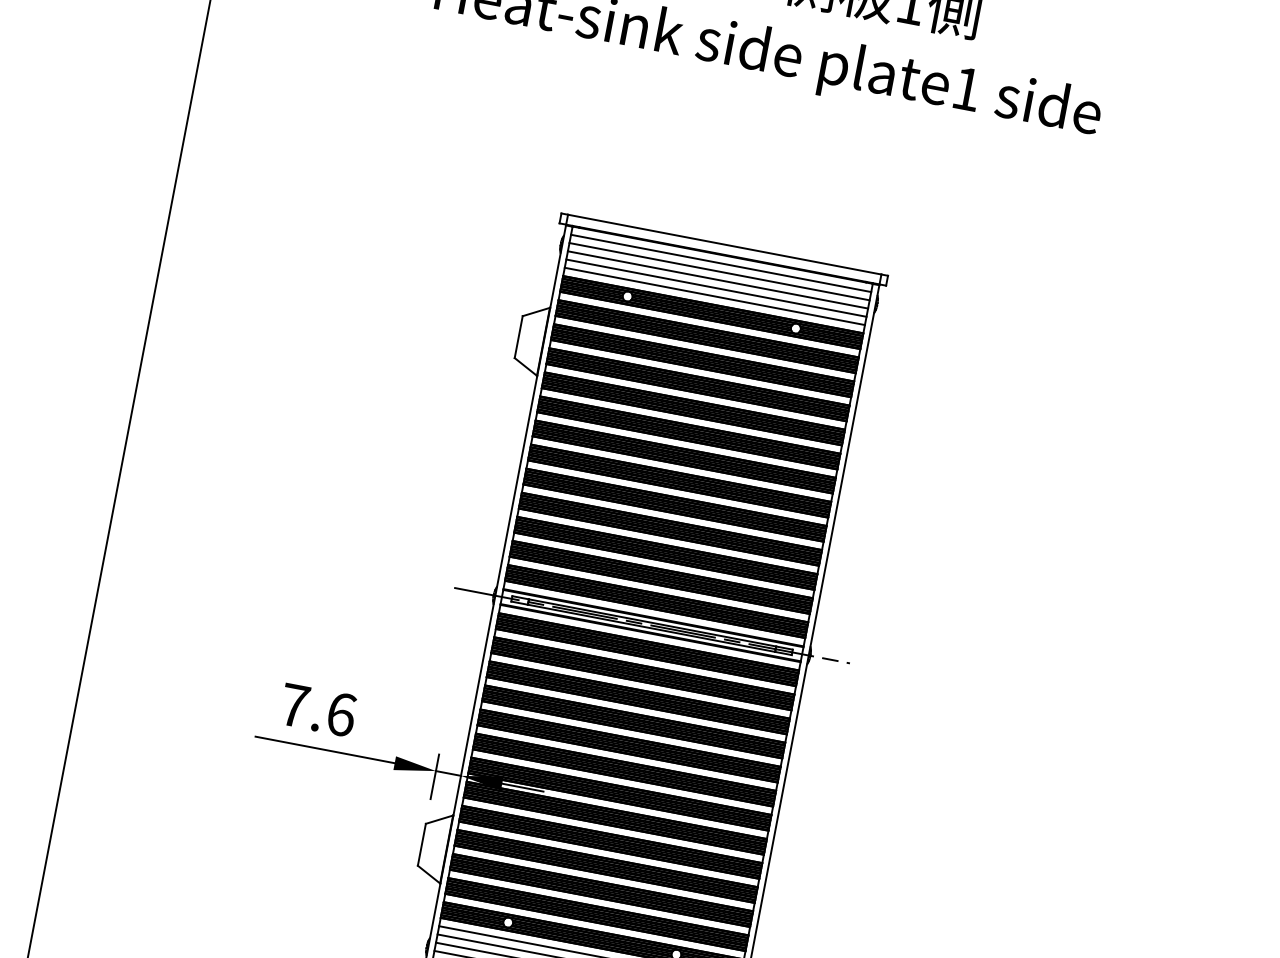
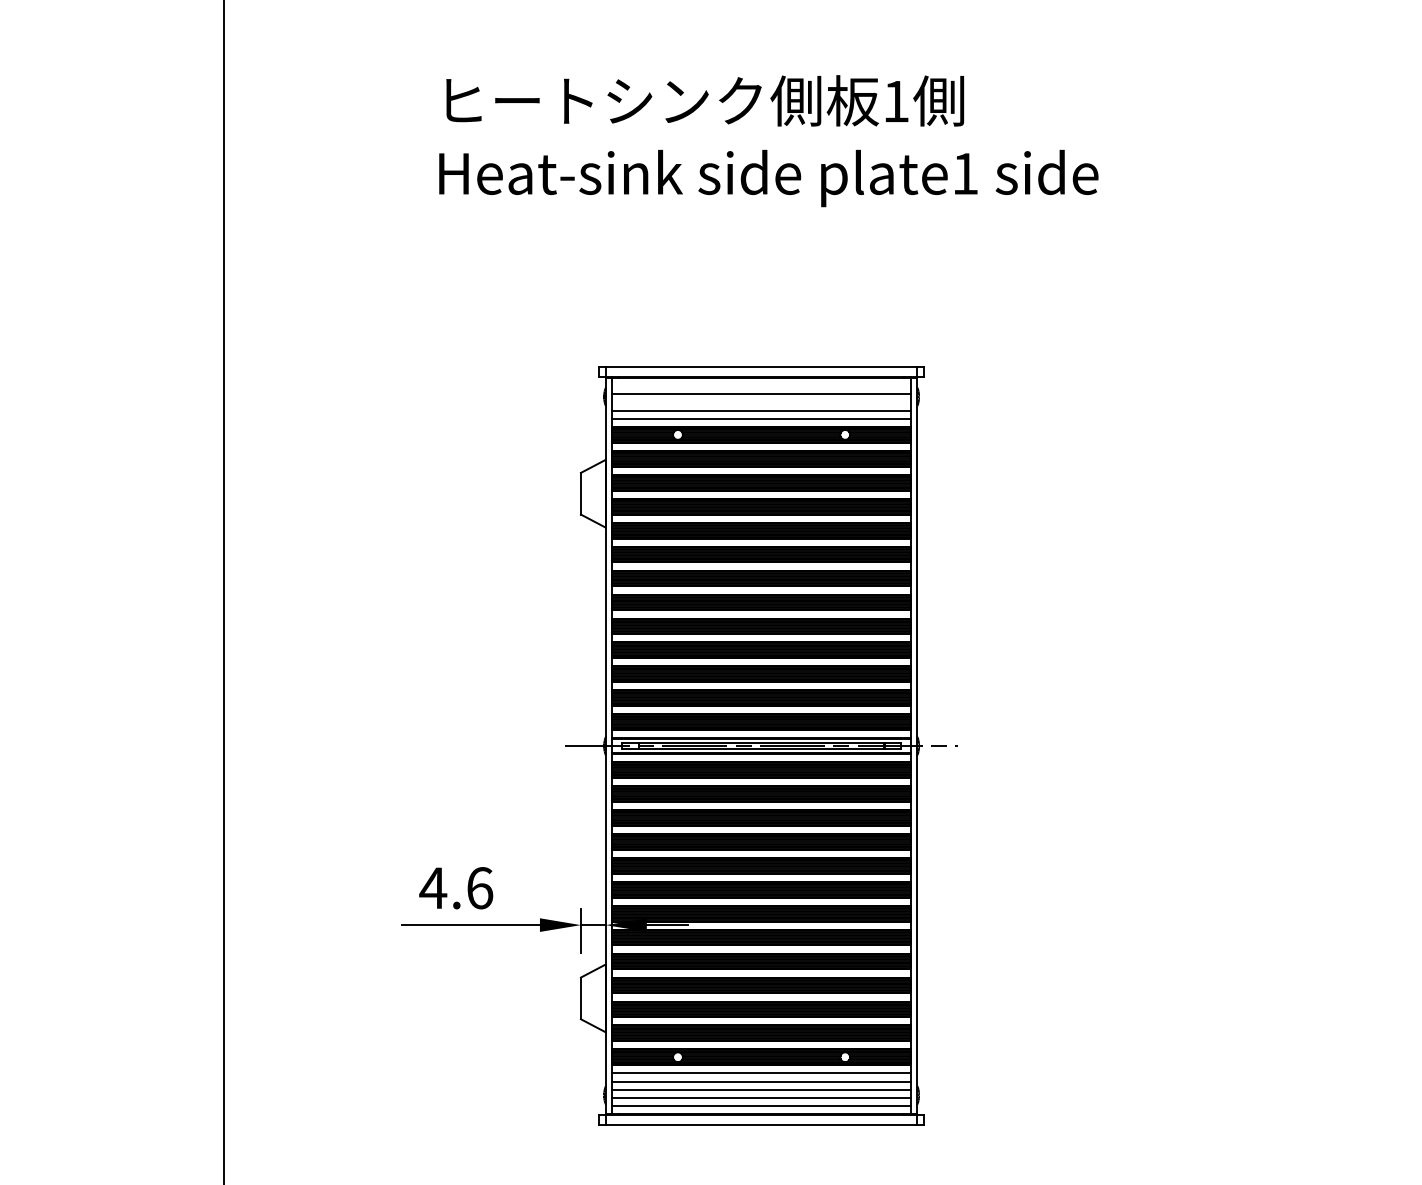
line: (720, 263) -> (761, 386), removed
line: (717, 279) -> (761, 402), removed
text: (294, 704) -> (433, 887), 7.6 -> 4.6

